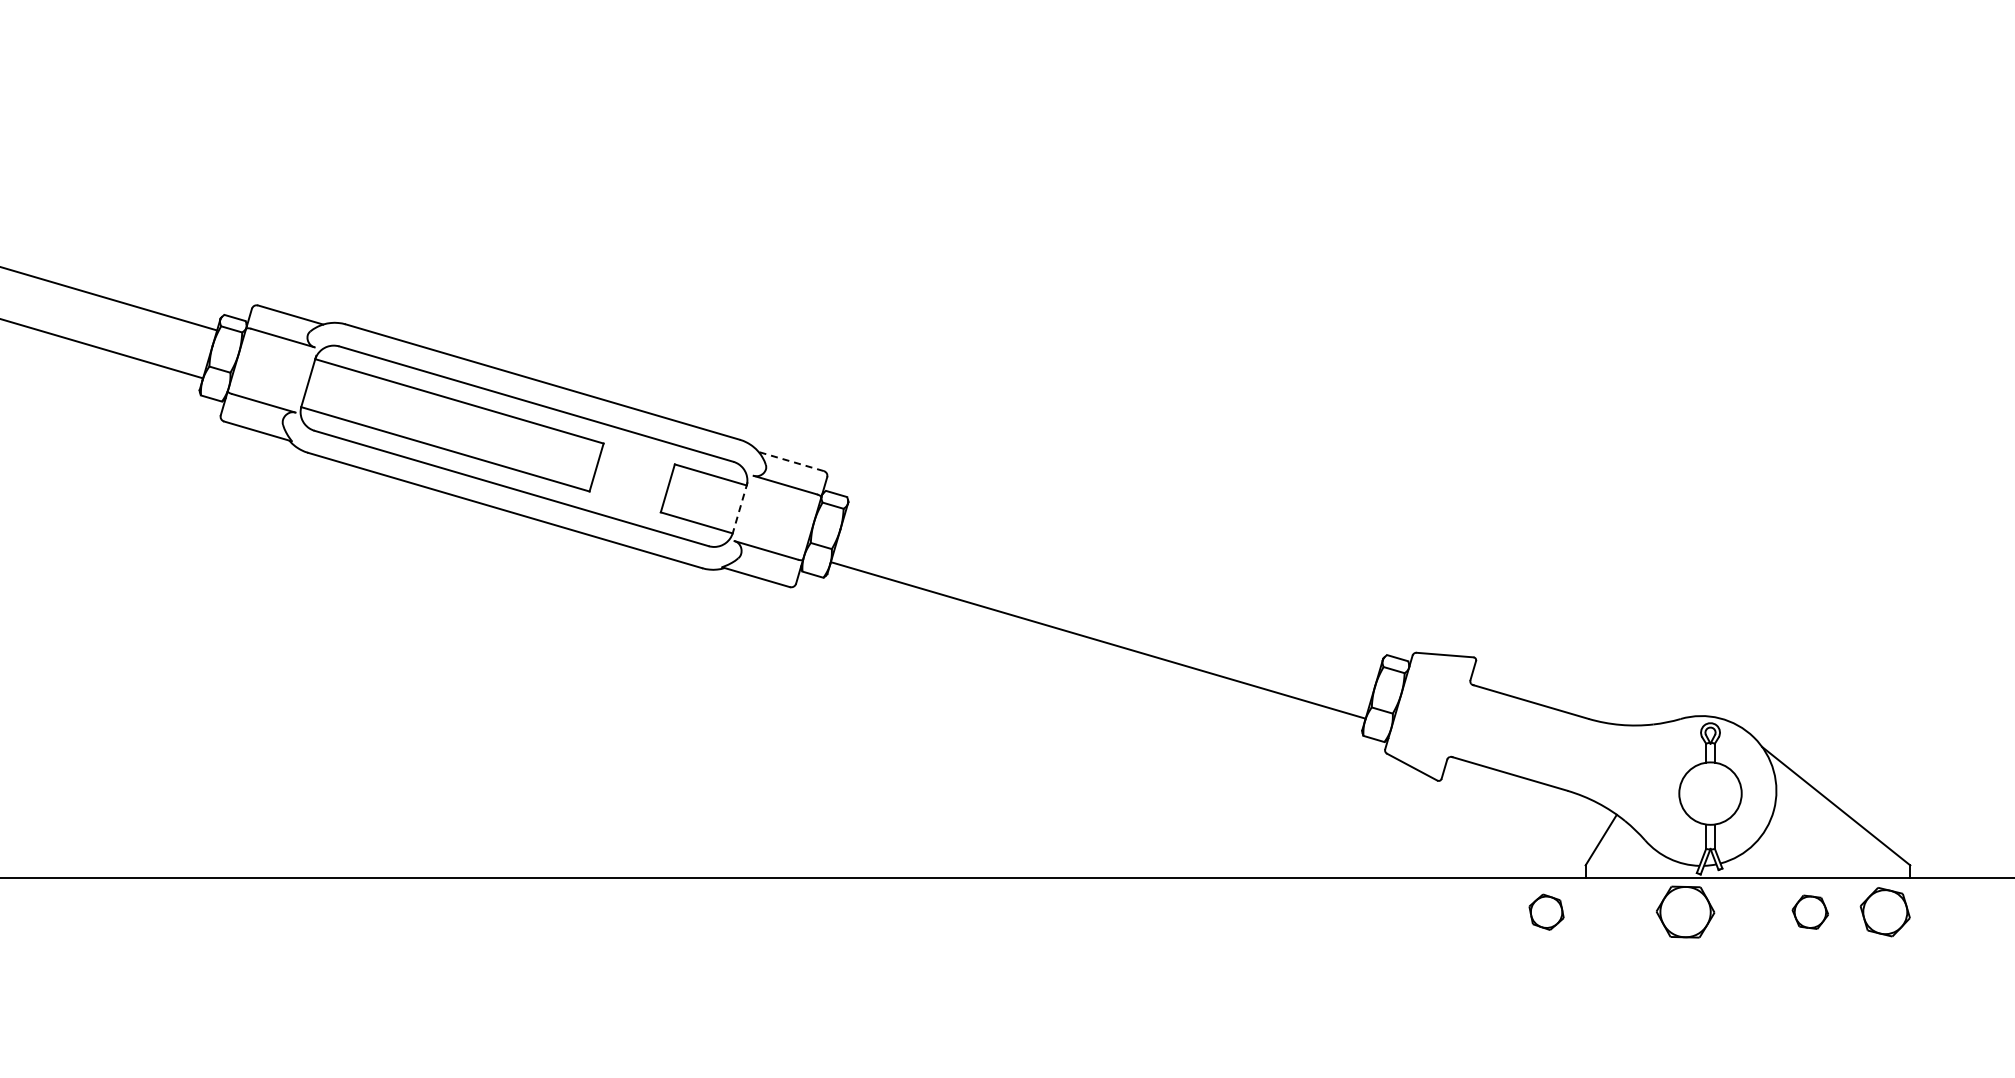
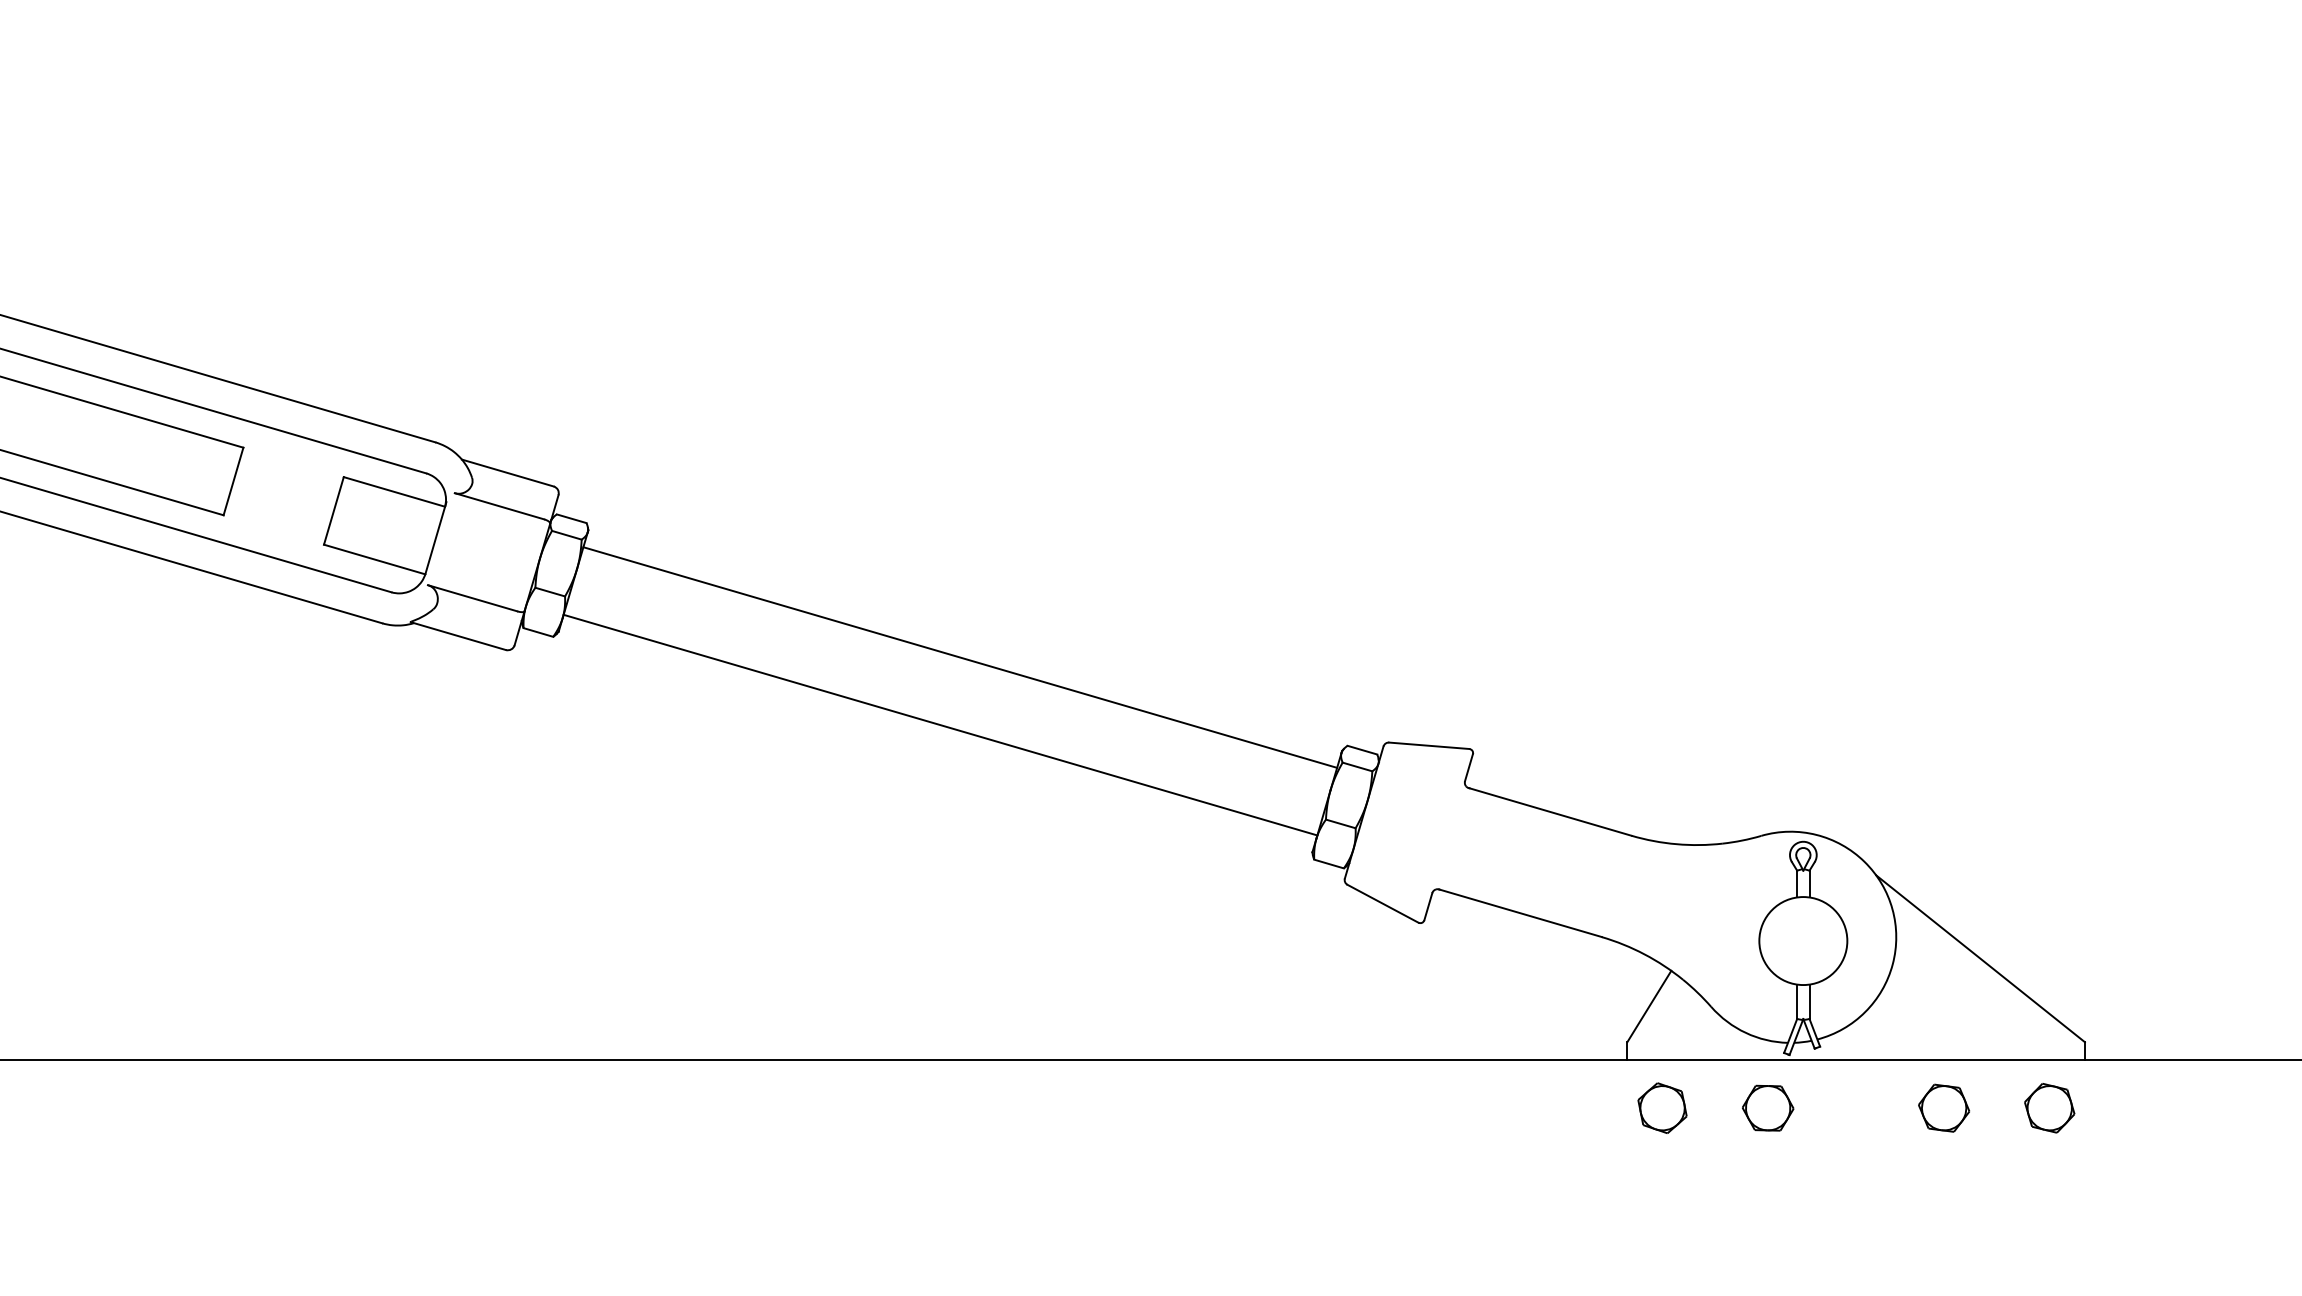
line: (791, 461) -> (508, 472), dashed -> solid
line: (740, 508) -> (436, 539), dashed -> solid
line: (1111, 592) -> (959, 657), added
part: (1546, 911) -> (1662, 1107), moved
part: (1685, 912) -> (1768, 1108), size x0.62
part: (1885, 912) -> (2049, 1108), size x0.71

